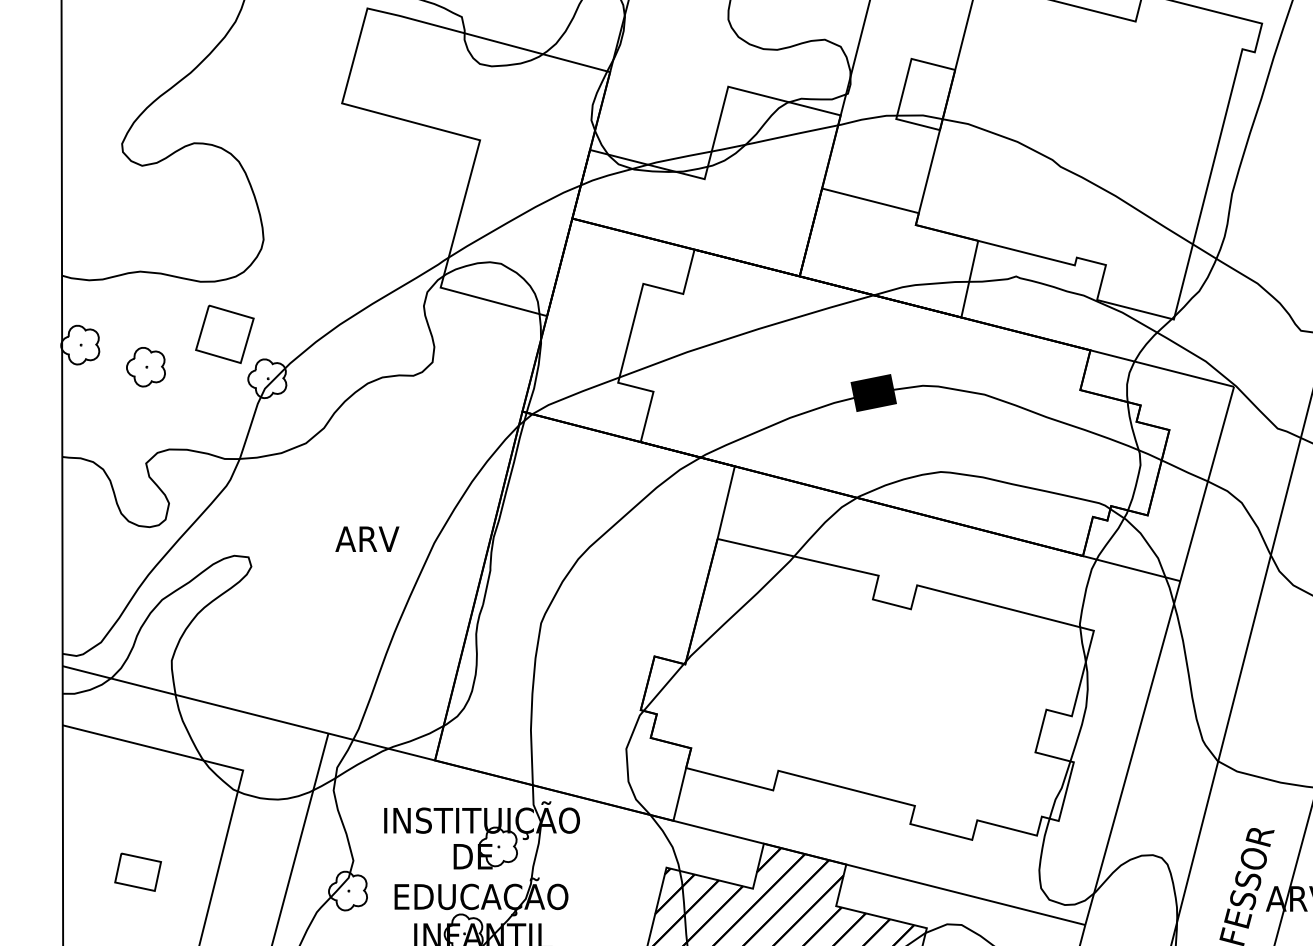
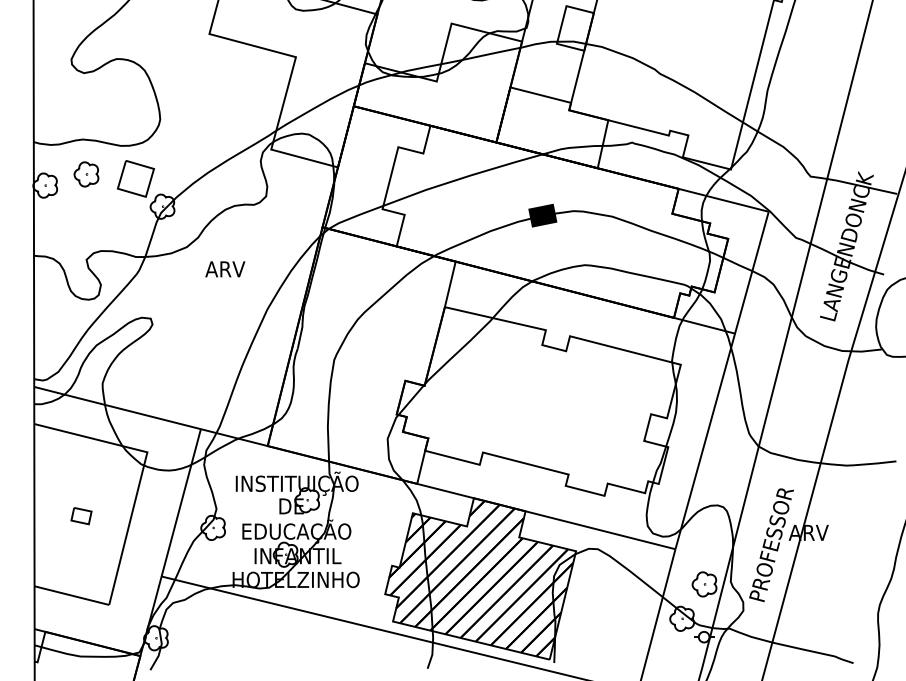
part: (146, 367) -> (86, 174), moved
text: (367, 539) -> (225, 269), moved
part: (138, 871) -> (81, 515), size x0.7

